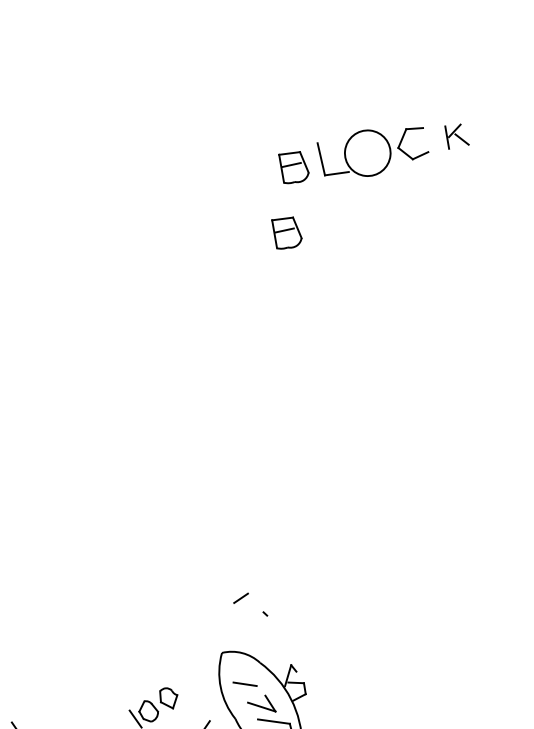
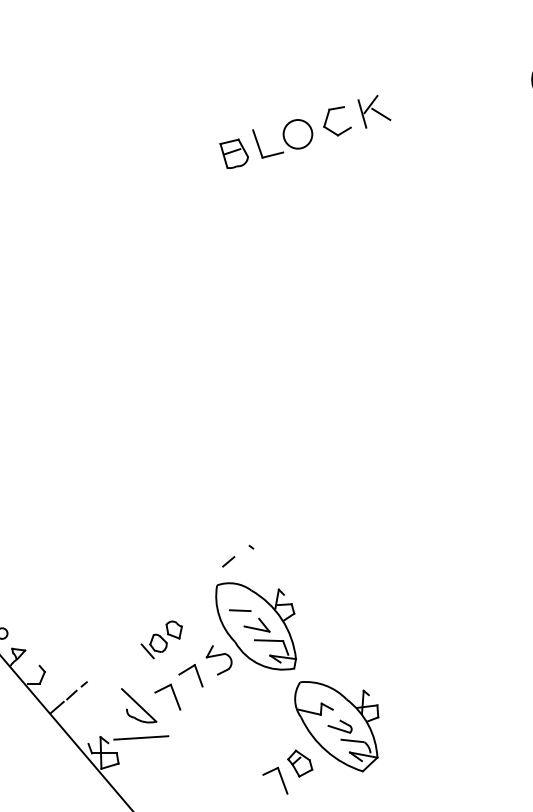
part: (456, 136) -> (374, 111), size x1.43
circle: (367, 153) -> (297, 134), size x0.71
part: (285, 232) -> (233, 211), removed
line: (240, 597) -> (228, 561), moved

